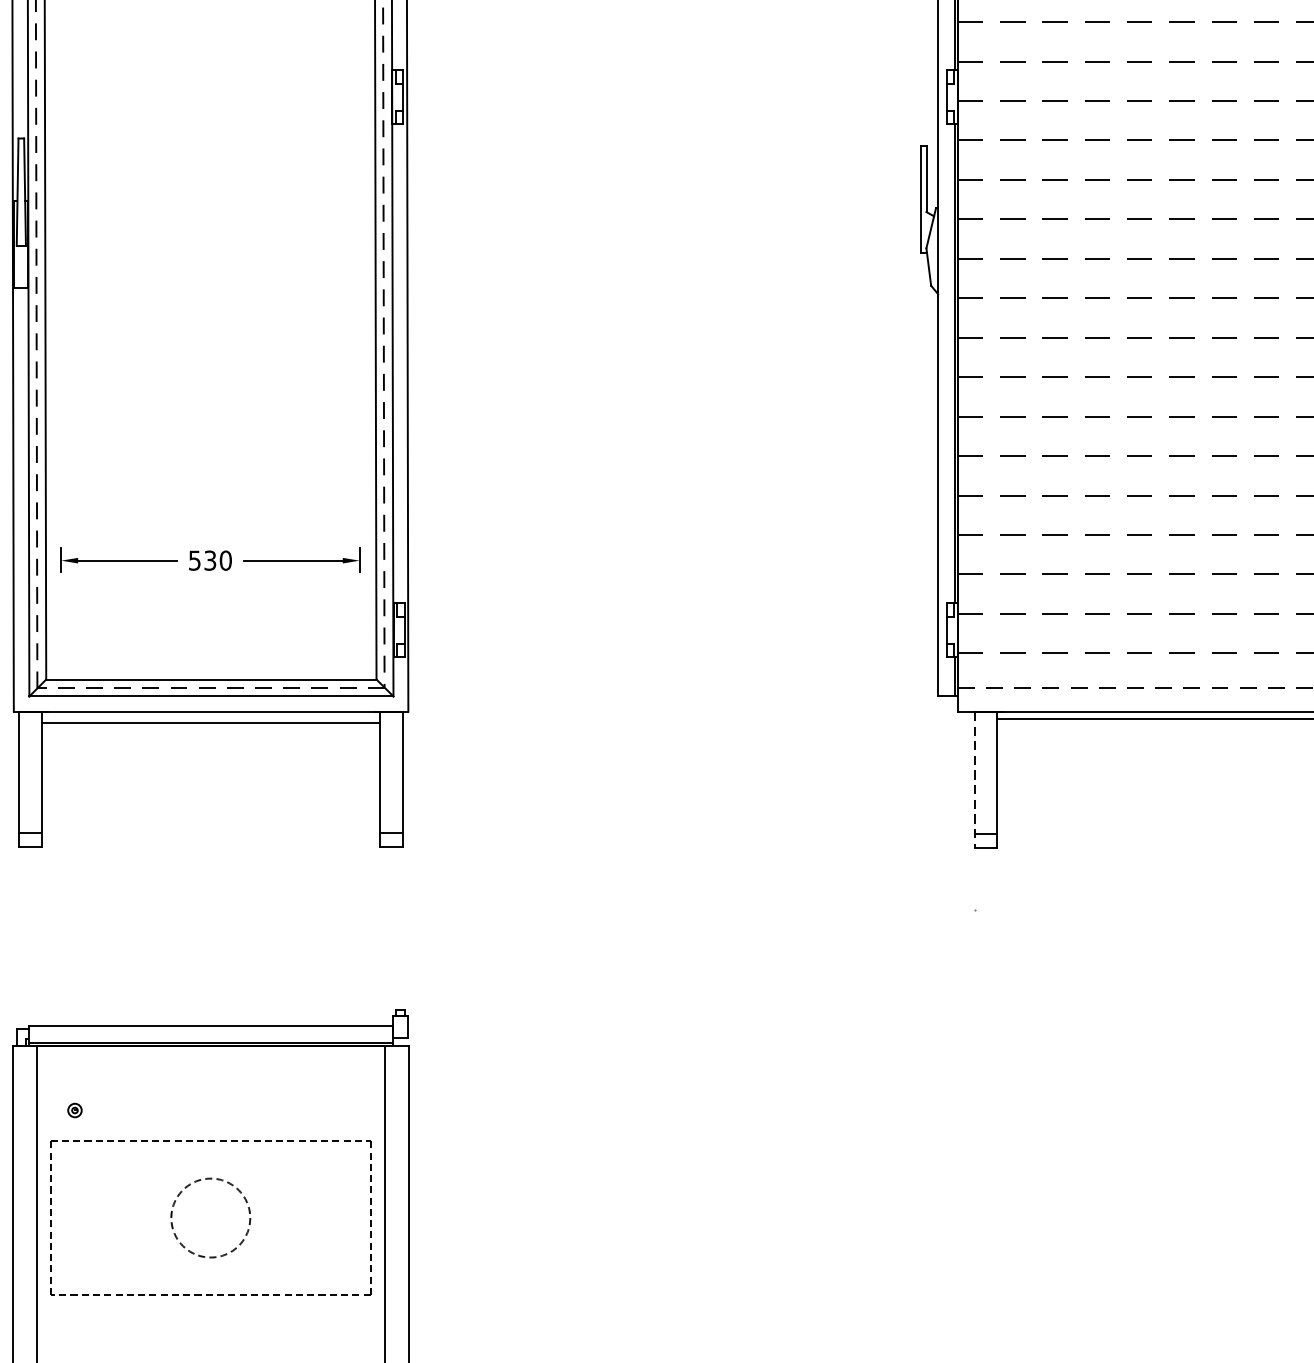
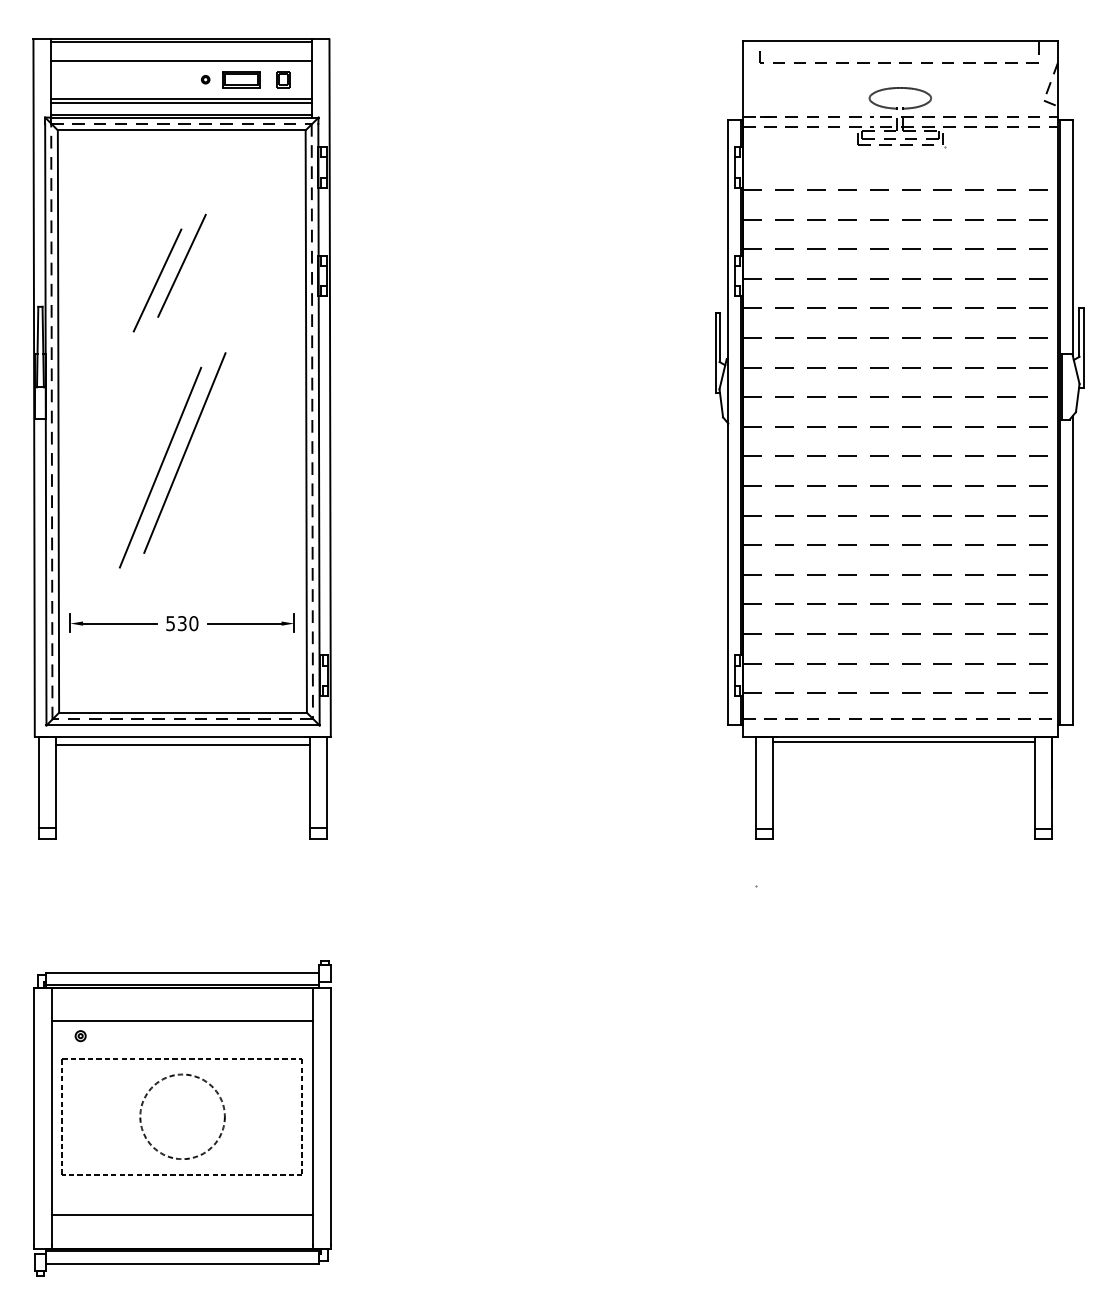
line: (209, 83) -> (181, 265), added
line: (177, 103) -> (157, 280), added
line: (213, 332) -> (184, 452), added
line: (181, 352) -> (160, 467), added
line: (974, 780) -> (755, 788), dashed -> solid
line: (210, 1091) -> (182, 1021), added
circle: (210, 1217) -> (182, 1116), size x1.43
line: (210, 1349) -> (182, 1215), added

